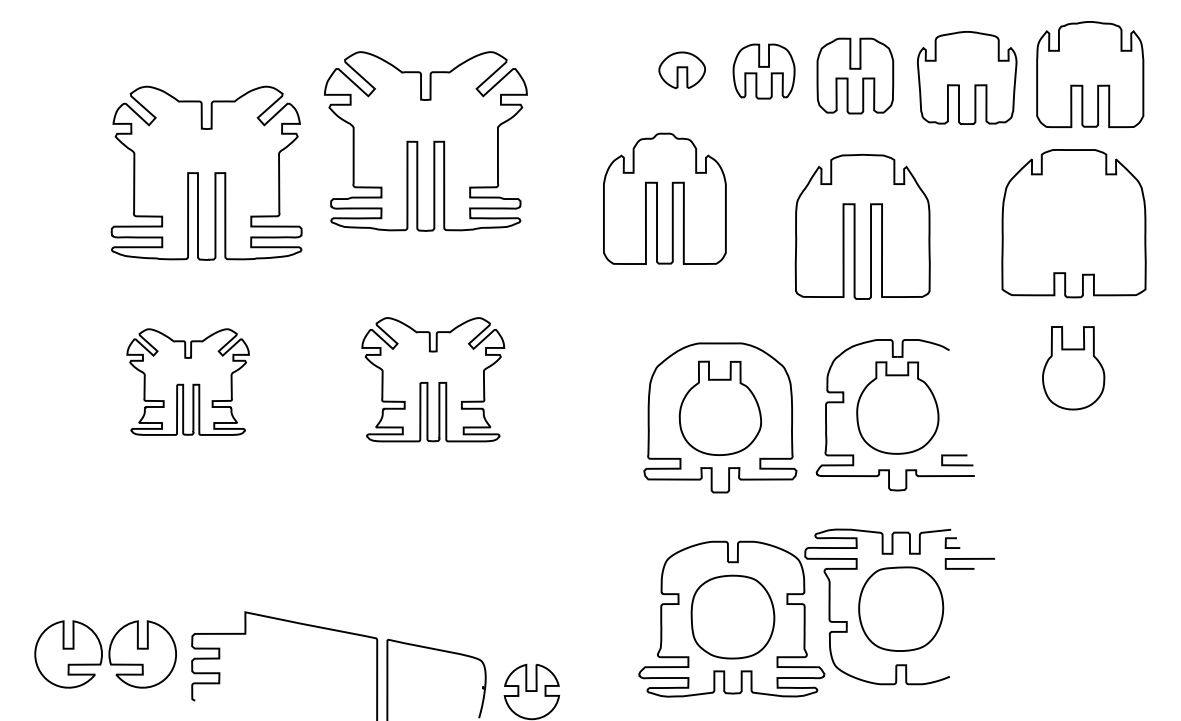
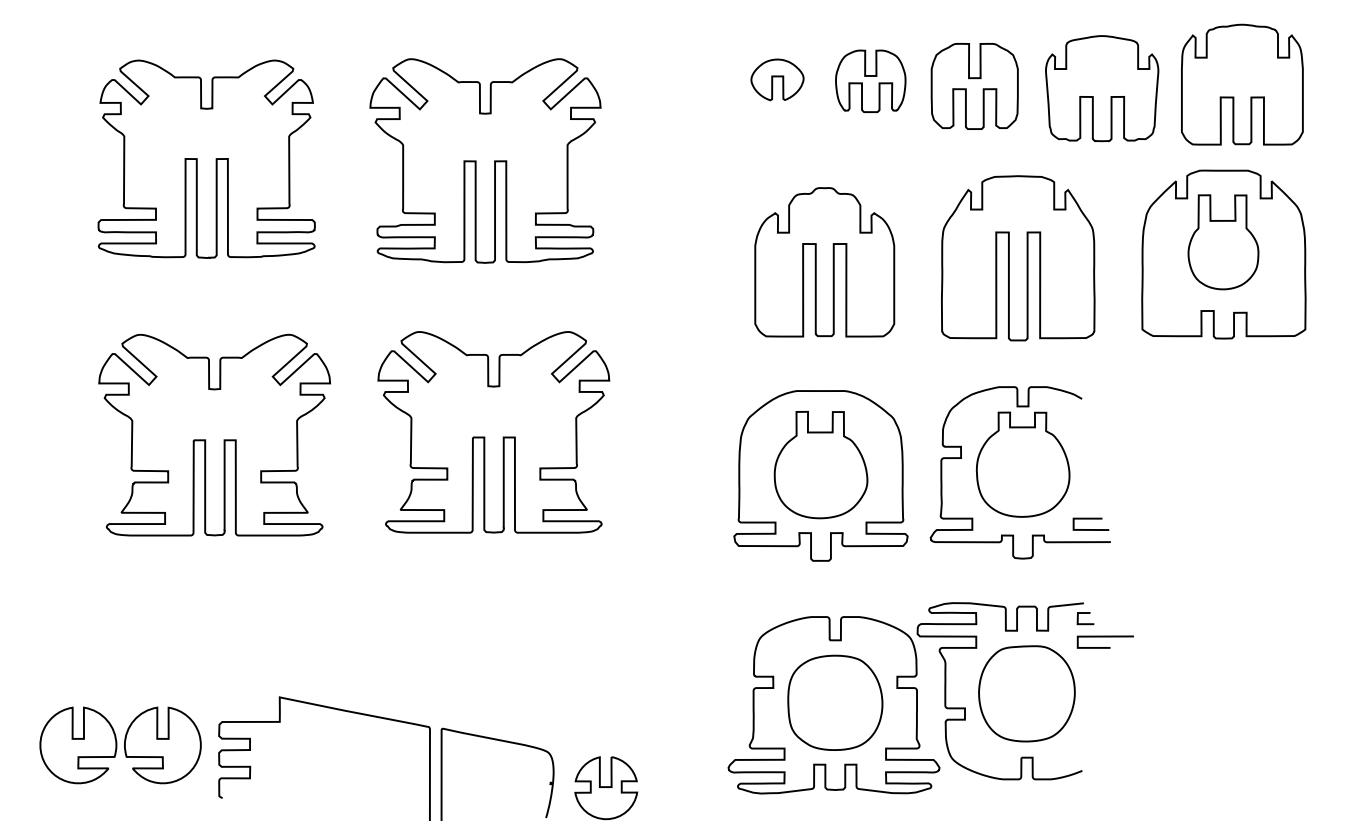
part: (206, 172) -> (206, 158), moved
part: (664, 199) -> (824, 262), moved
part: (863, 227) -> (1018, 258), moved
part: (1073, 368) -> (1223, 242), moved
part: (432, 379) -> (493, 432), size x1.43
part: (188, 381) -> (214, 434), size x1.67

